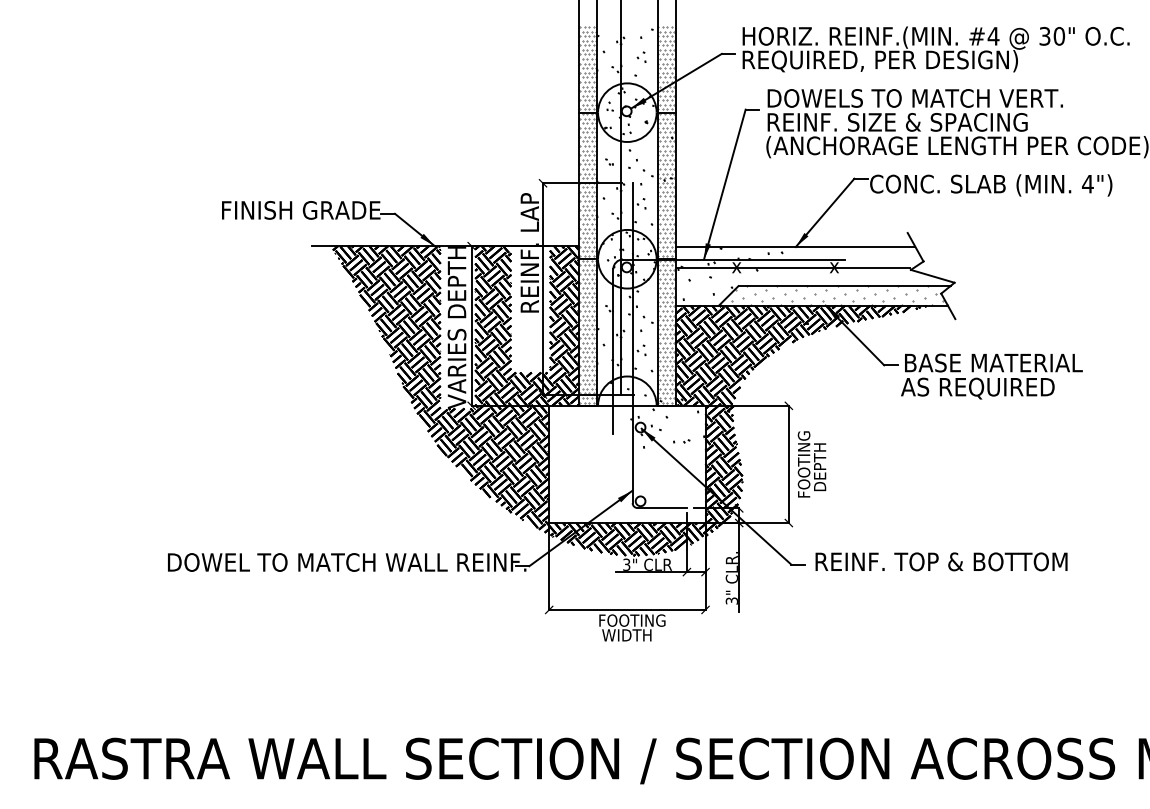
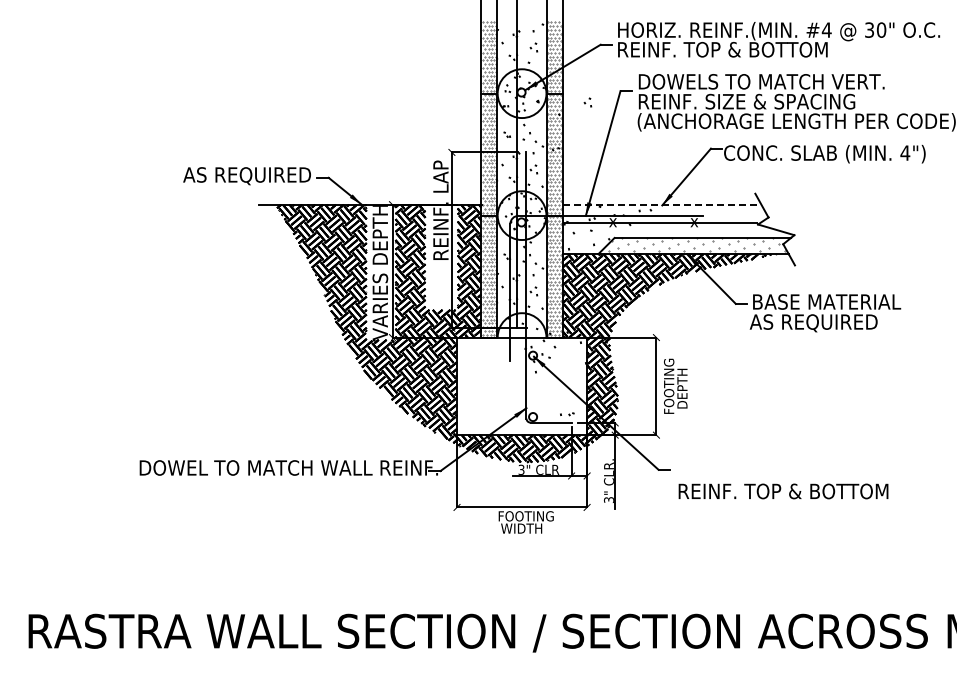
text: (894, 60) -> (744, 50), REQUIRED, PER DESIGN) -> REINF. TOP & BOTTOM
part: (705, 123) -> (587, 102), added
text: (299, 212) -> (249, 176), FINISH GRADE -> AS REQUIRED
line: (796, 247) -> (662, 205), solid -> dashed
part: (681, 441) -> (567, 414), moved
text: (941, 561) -> (783, 491), moved

